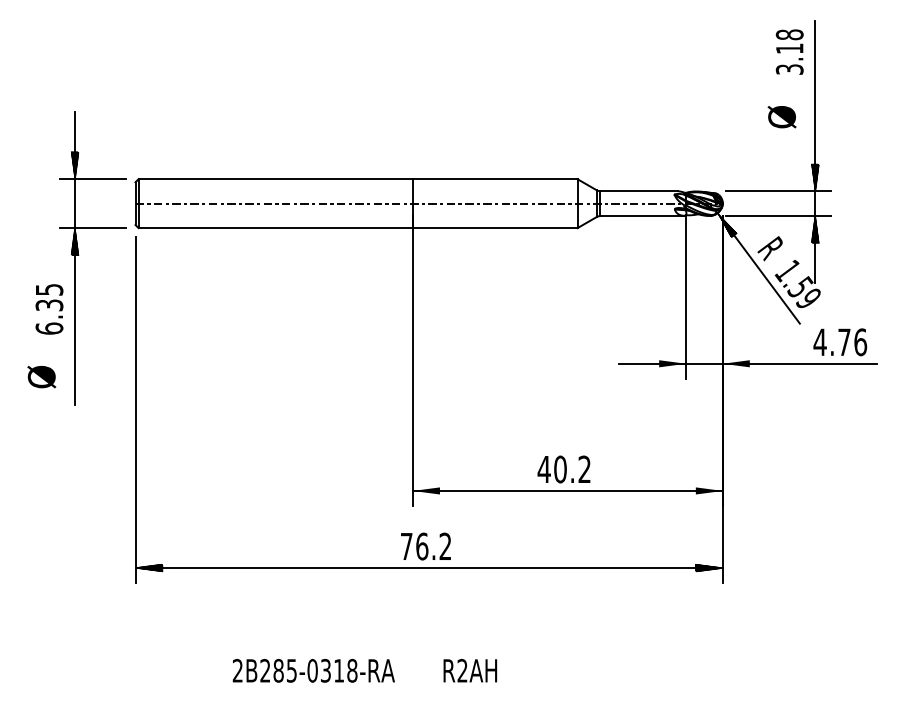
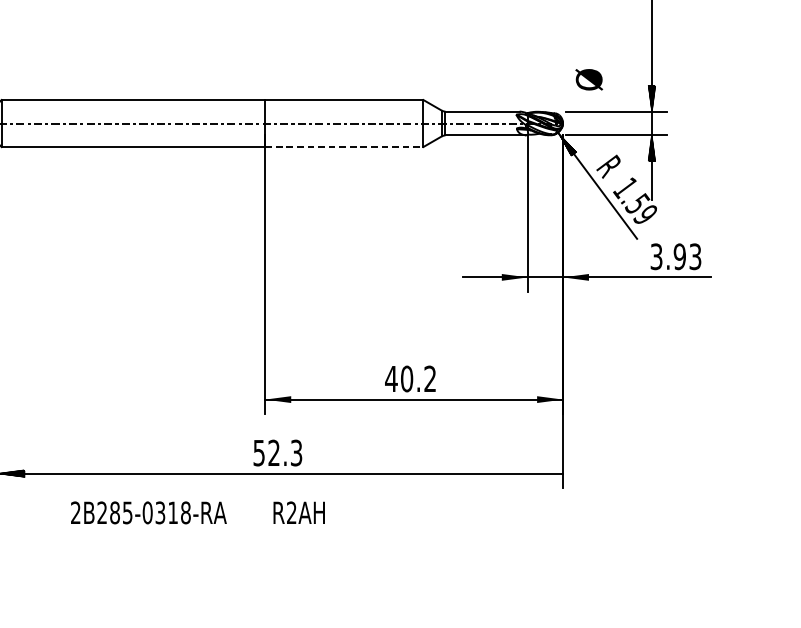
text: (781, 117) -> (588, 80), moved
line: (495, 228) -> (344, 147), solid -> dashed
text: (840, 342) -> (676, 256), 4.76 -> 3.93
text: (425, 546) -> (277, 452), 76.2 -> 52.3
hatch: (708, 567) -> (549, 473), removed
text: (364, 670) -> (197, 512), moved

